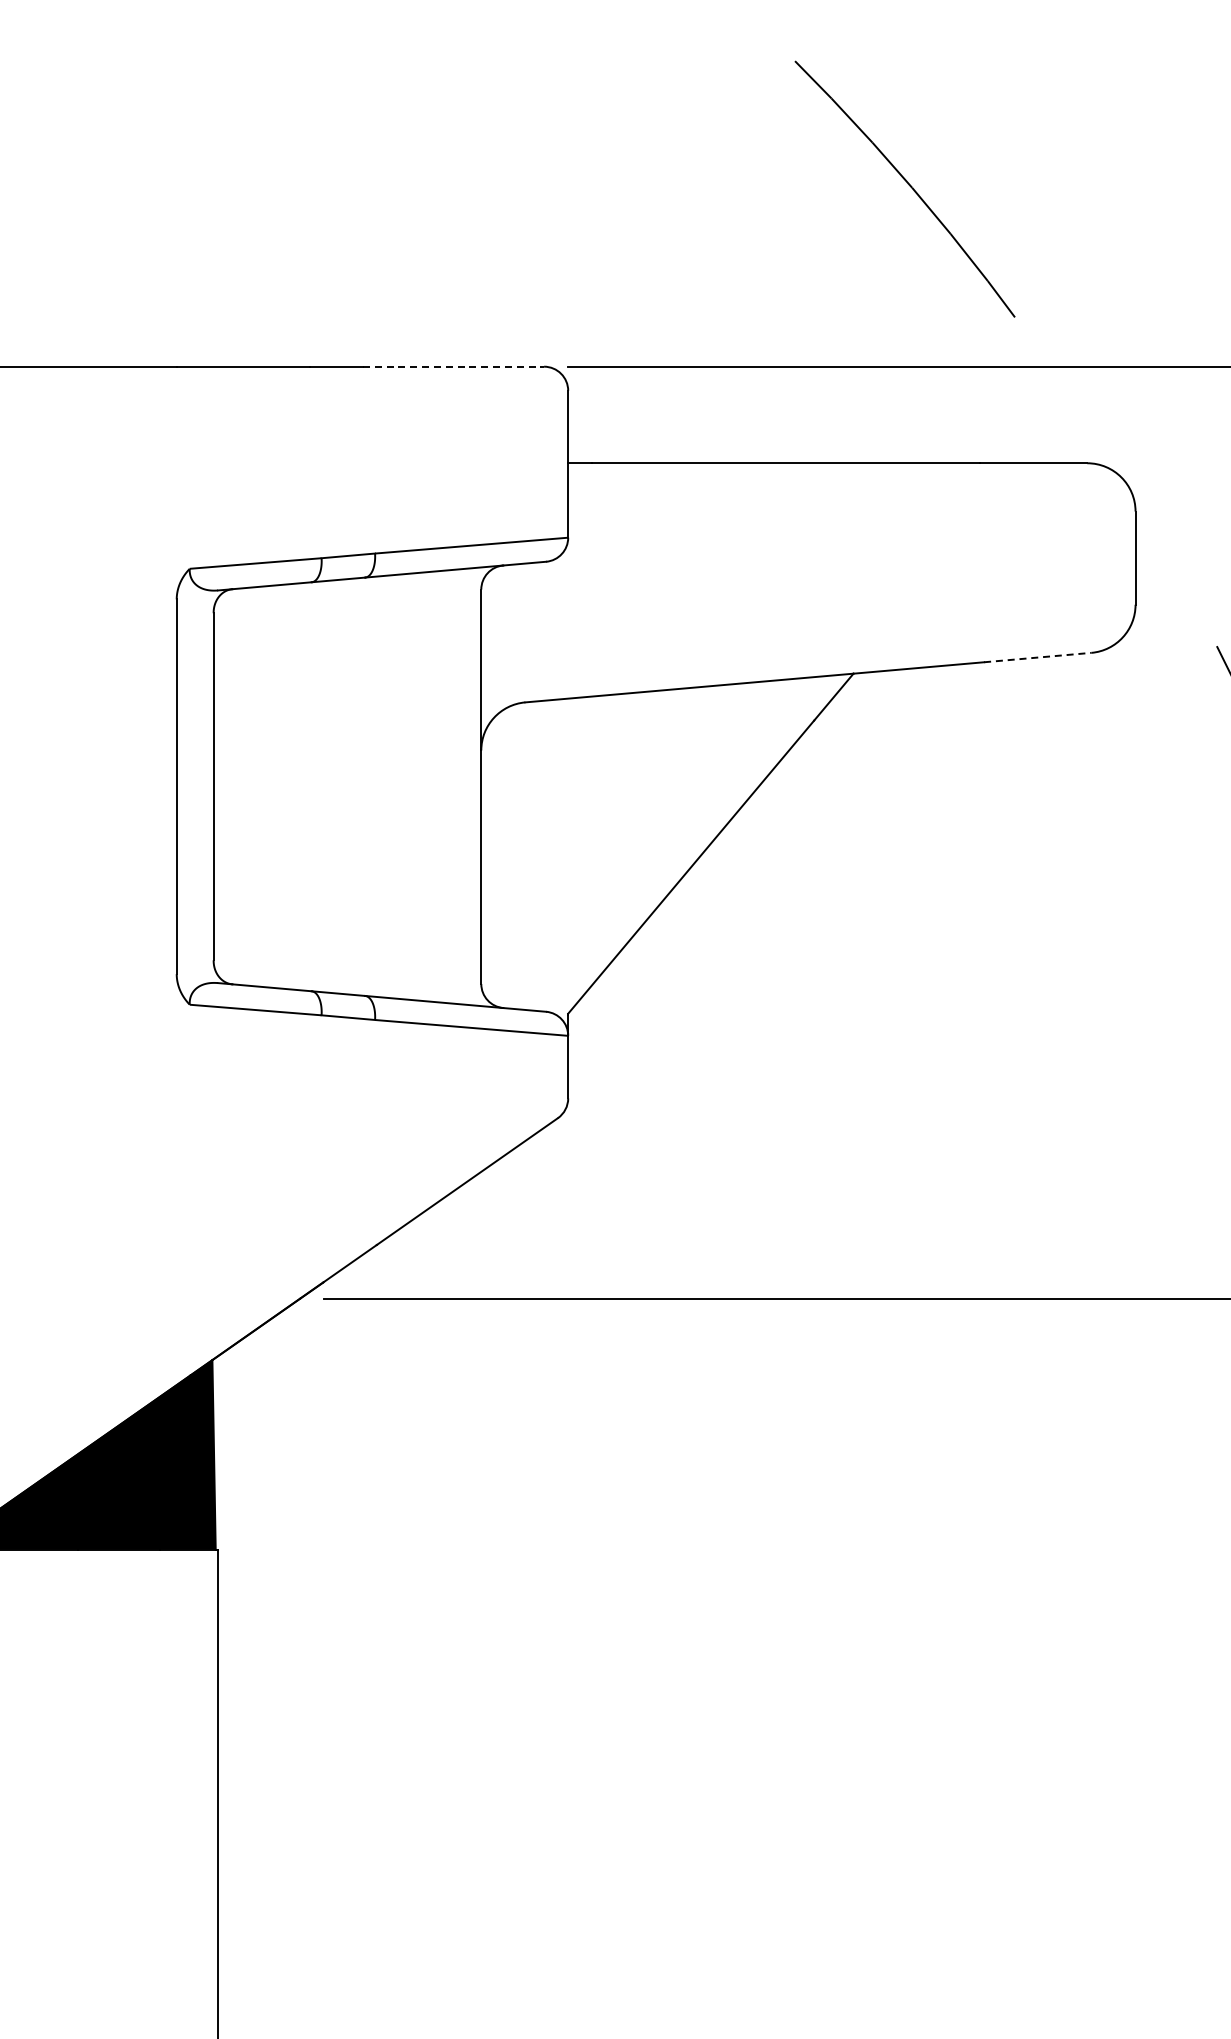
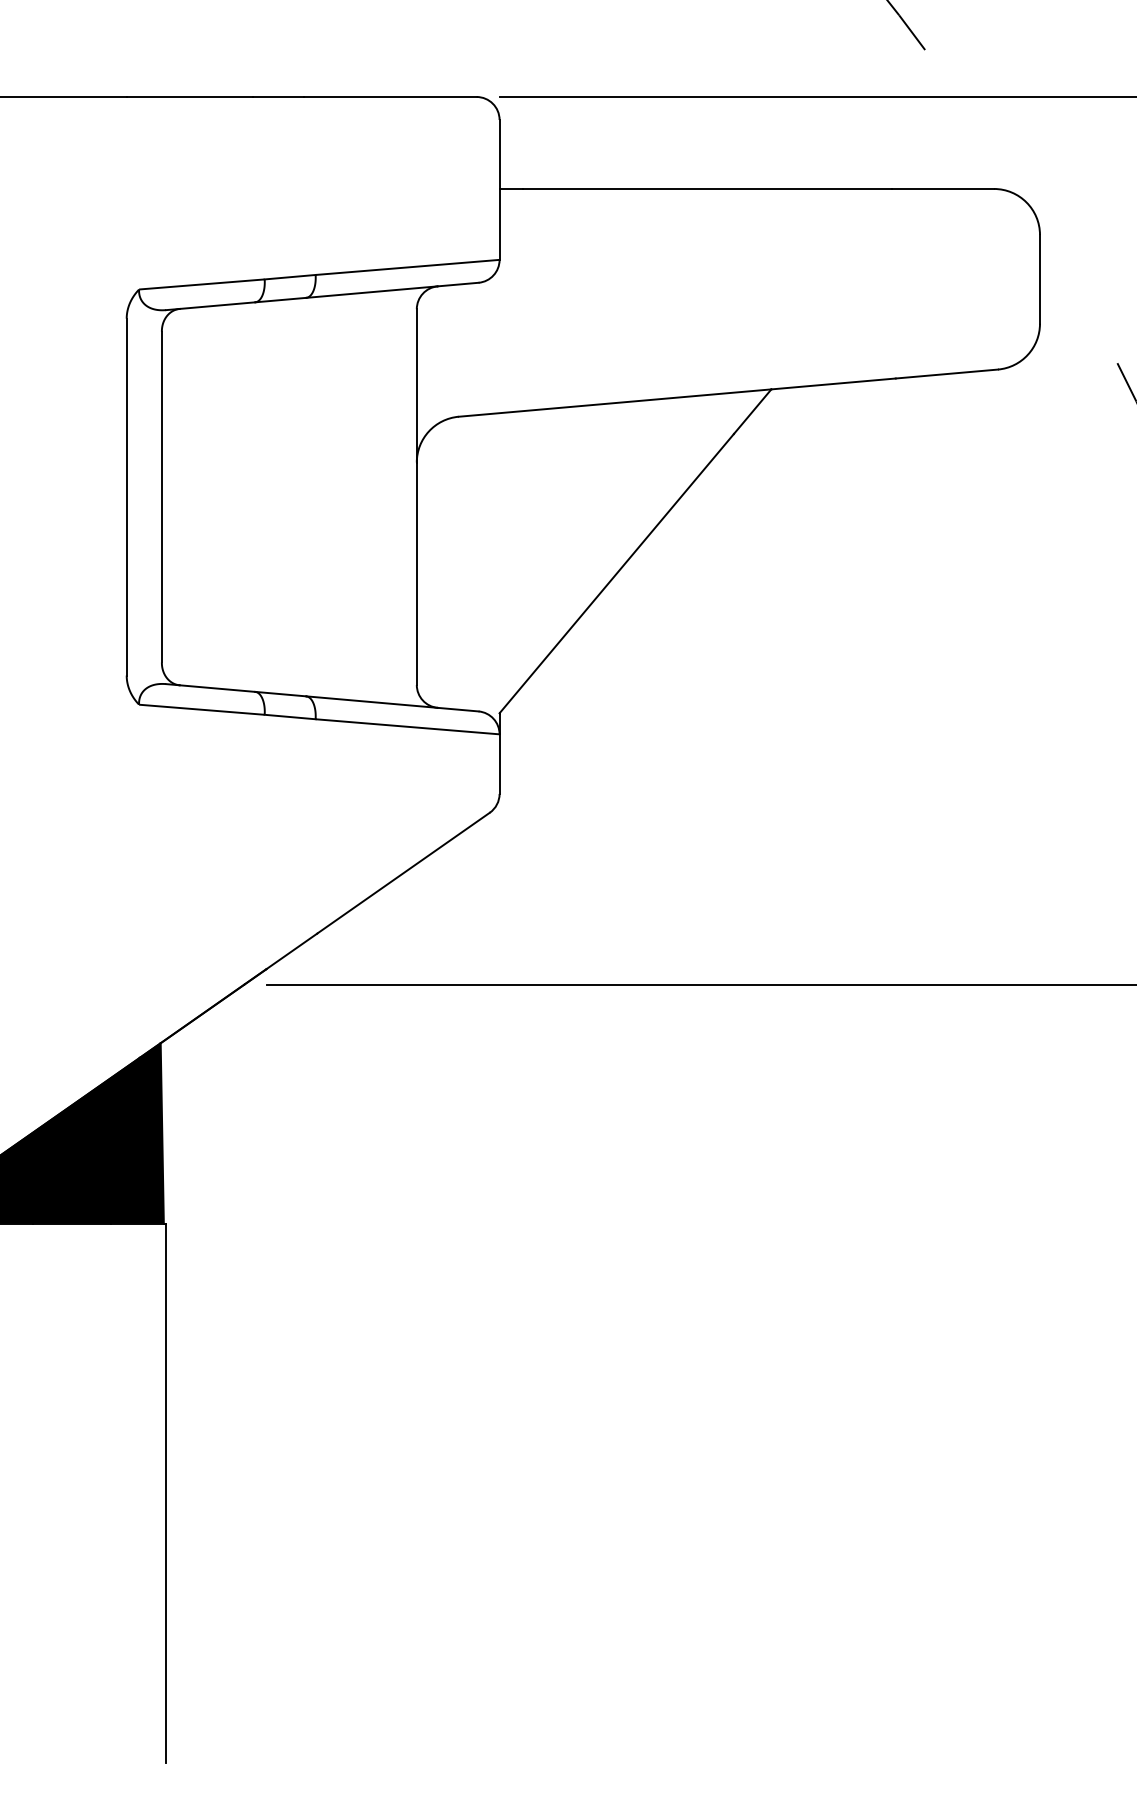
line: (453, 366) -> (390, 96), dashed -> solid
line: (1037, 657) -> (946, 373), dashed -> solid

